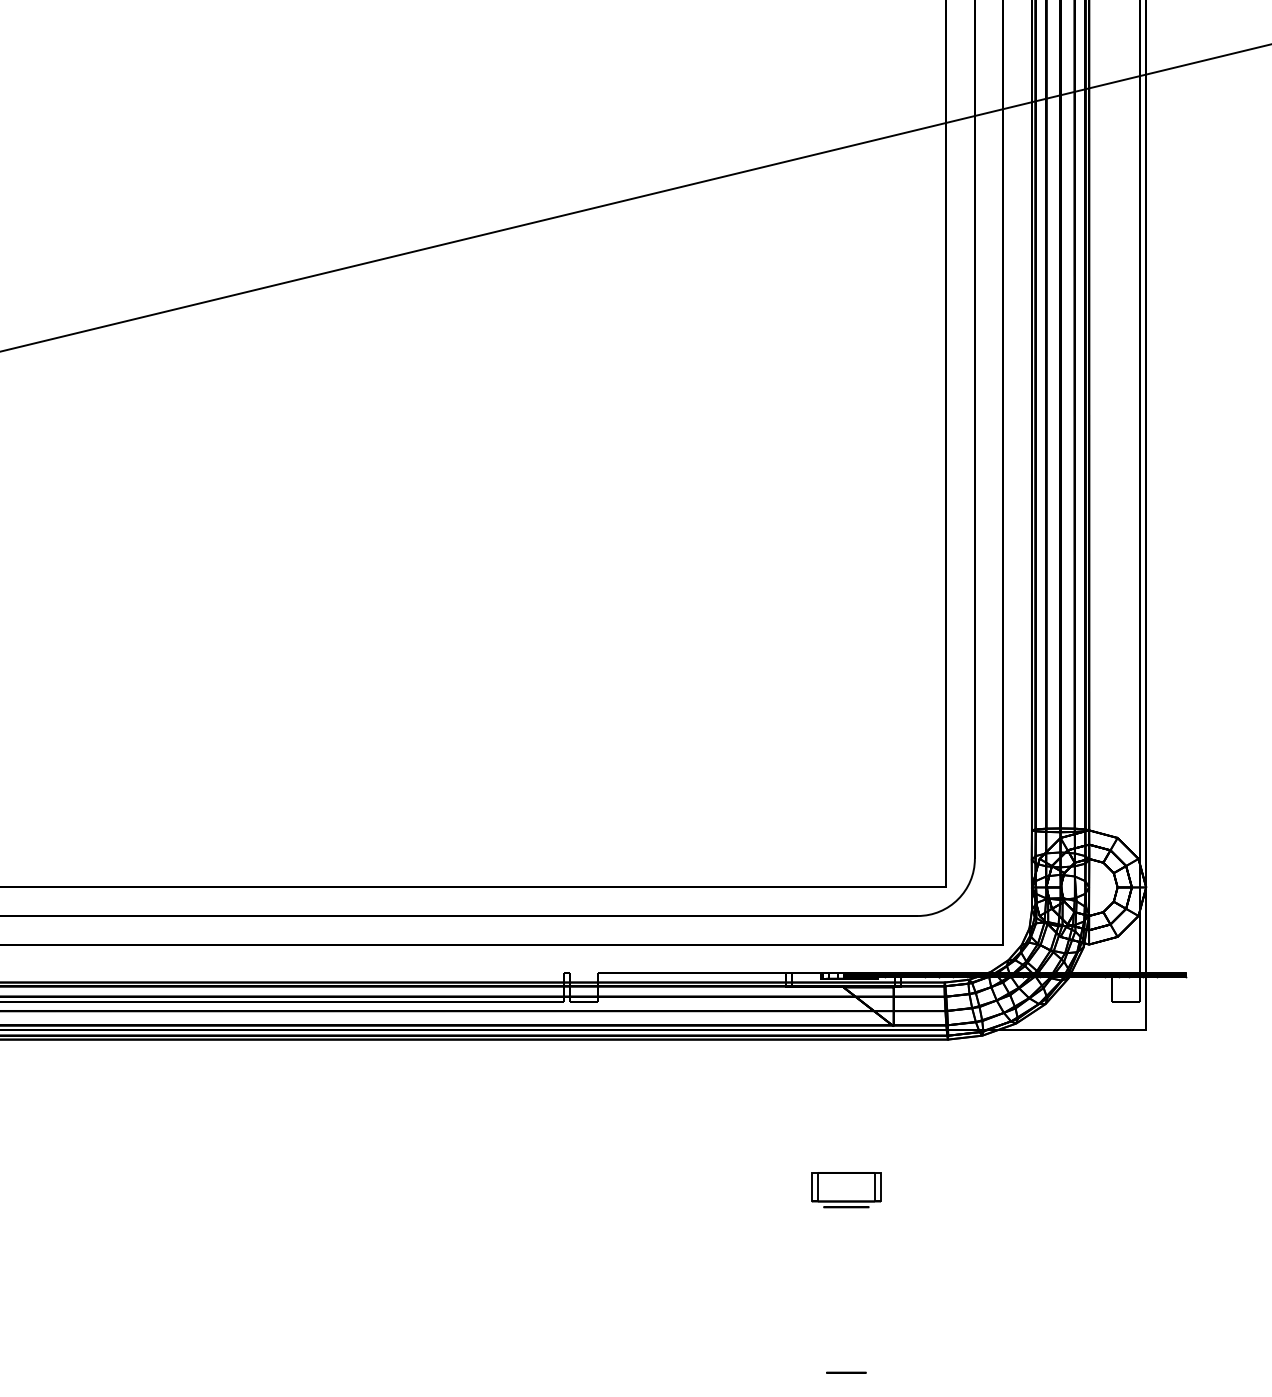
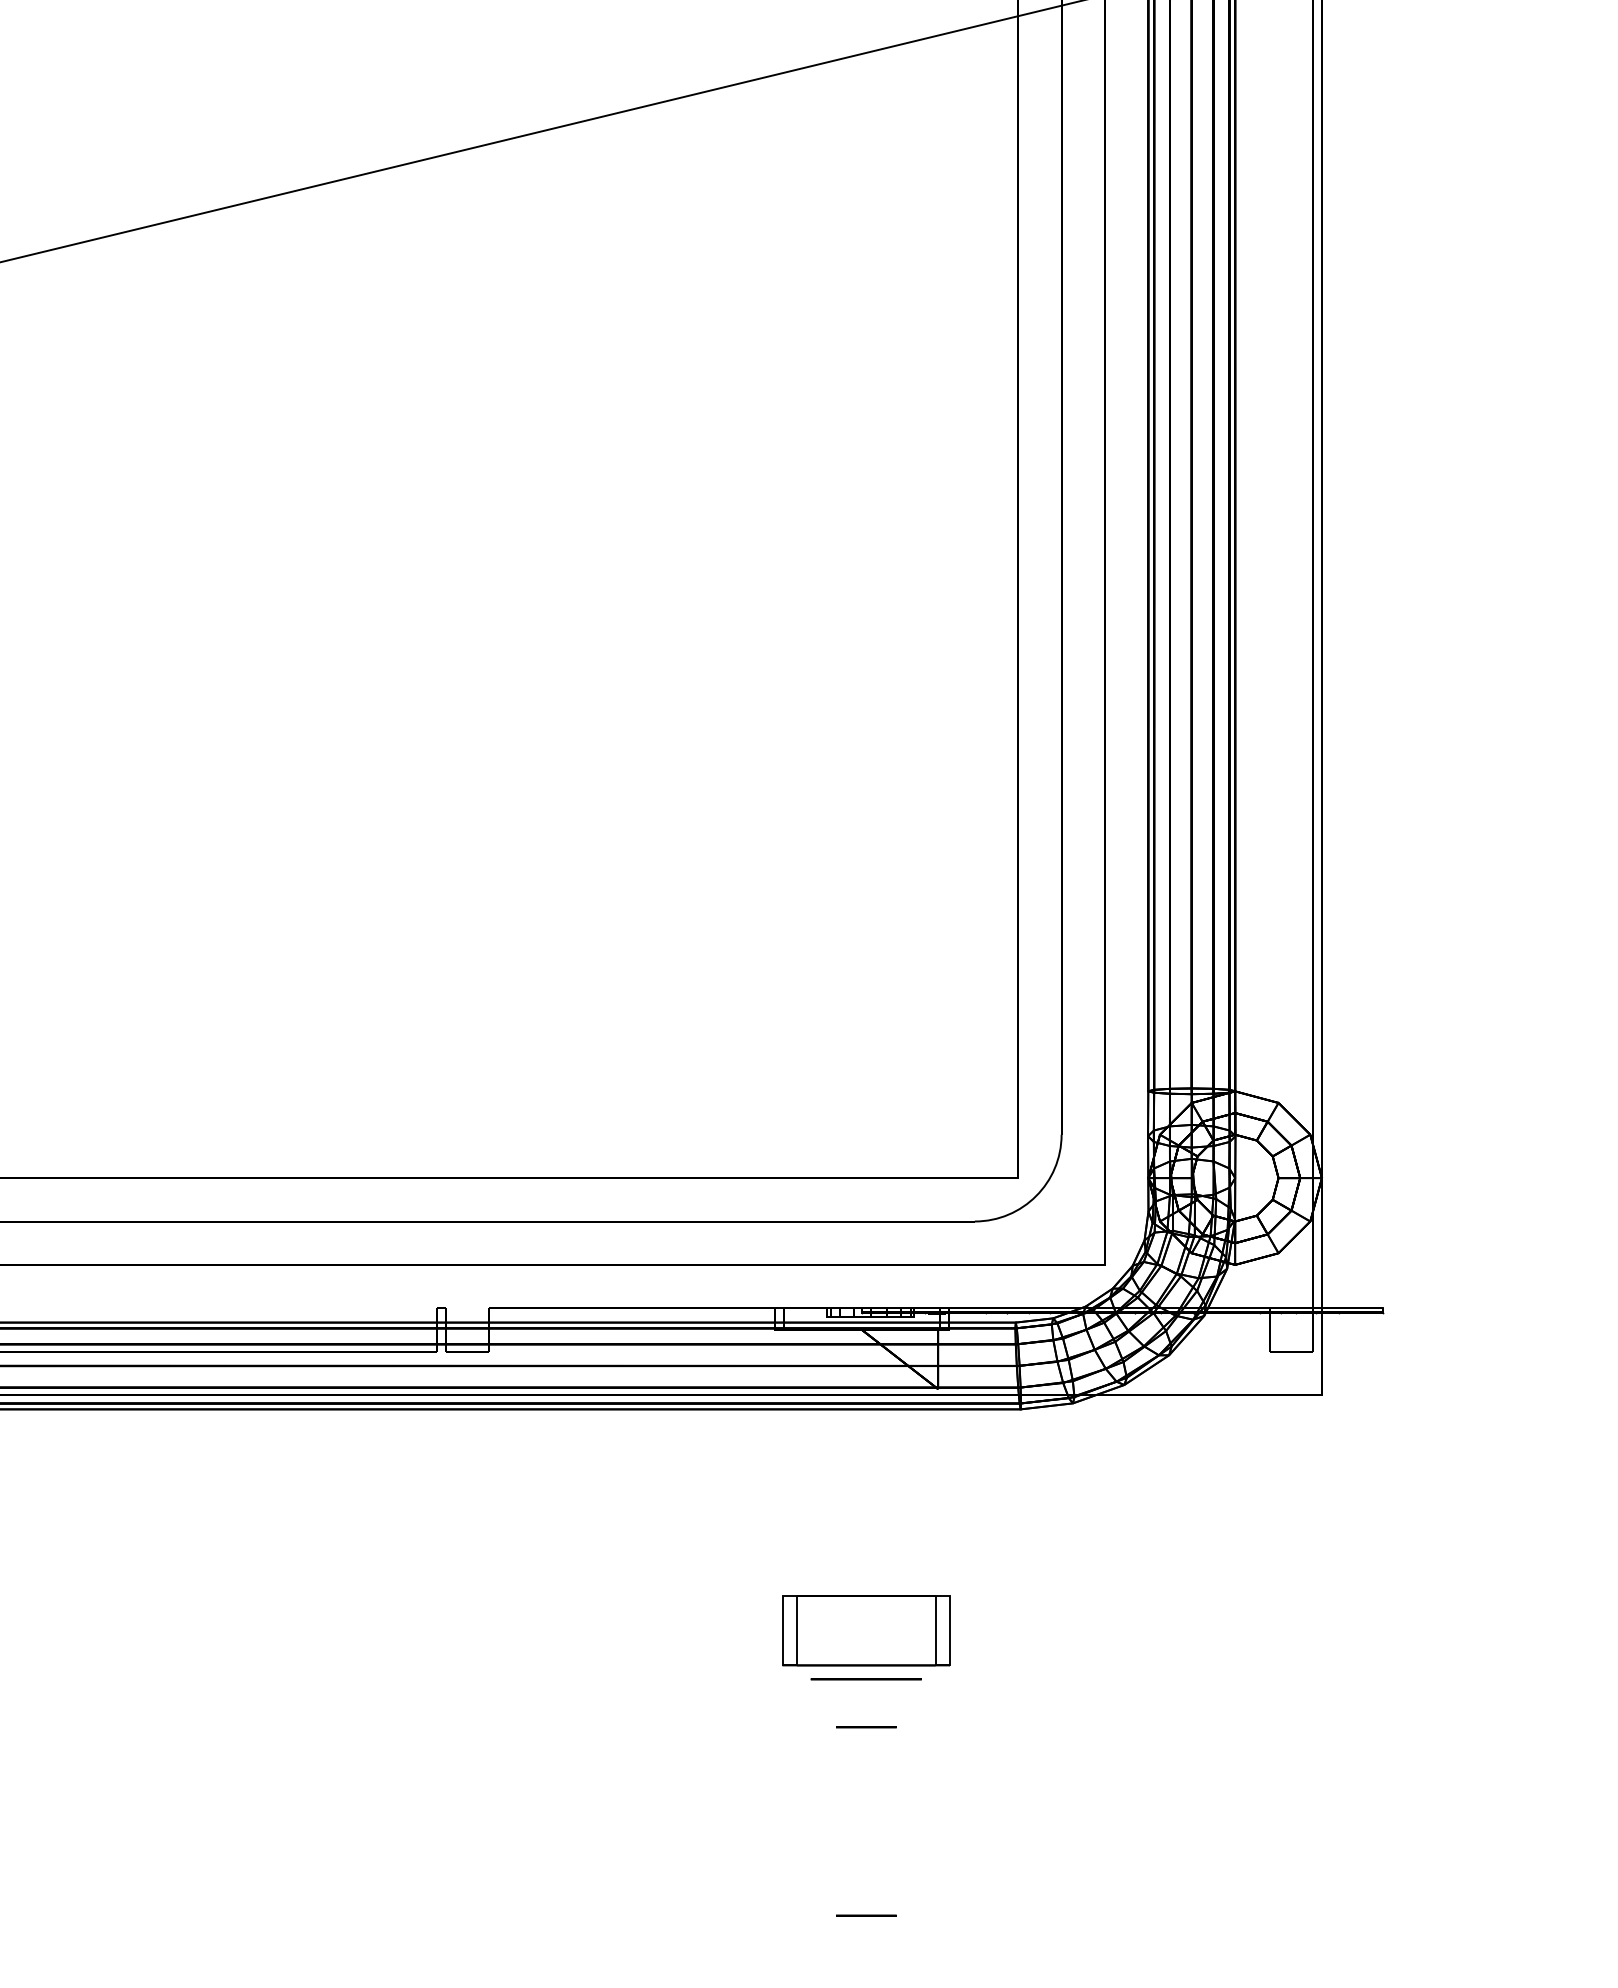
part: (846, 1190) -> (866, 1638), size x1.6
circle: (846, 1248) -> (866, 1726), added

